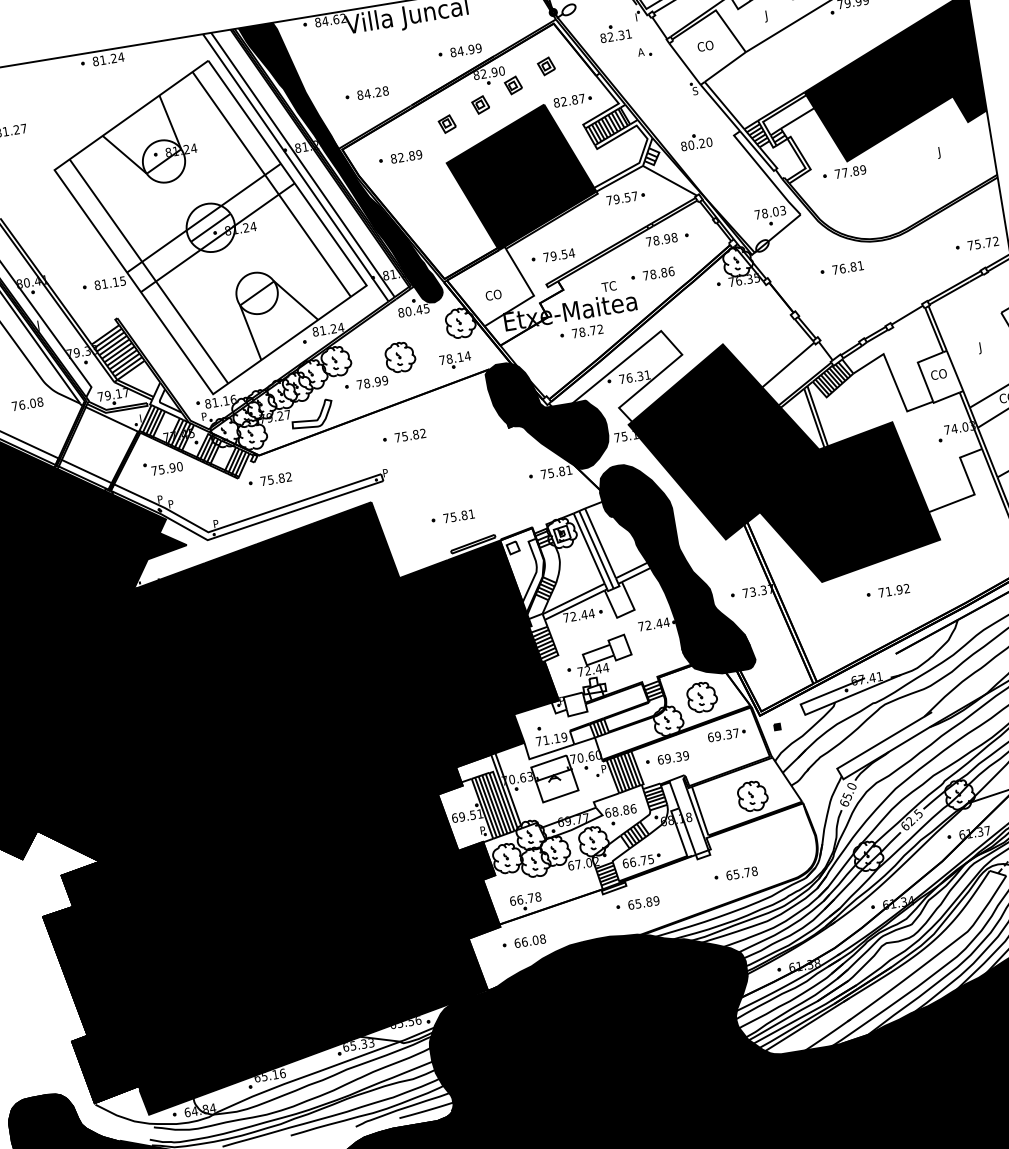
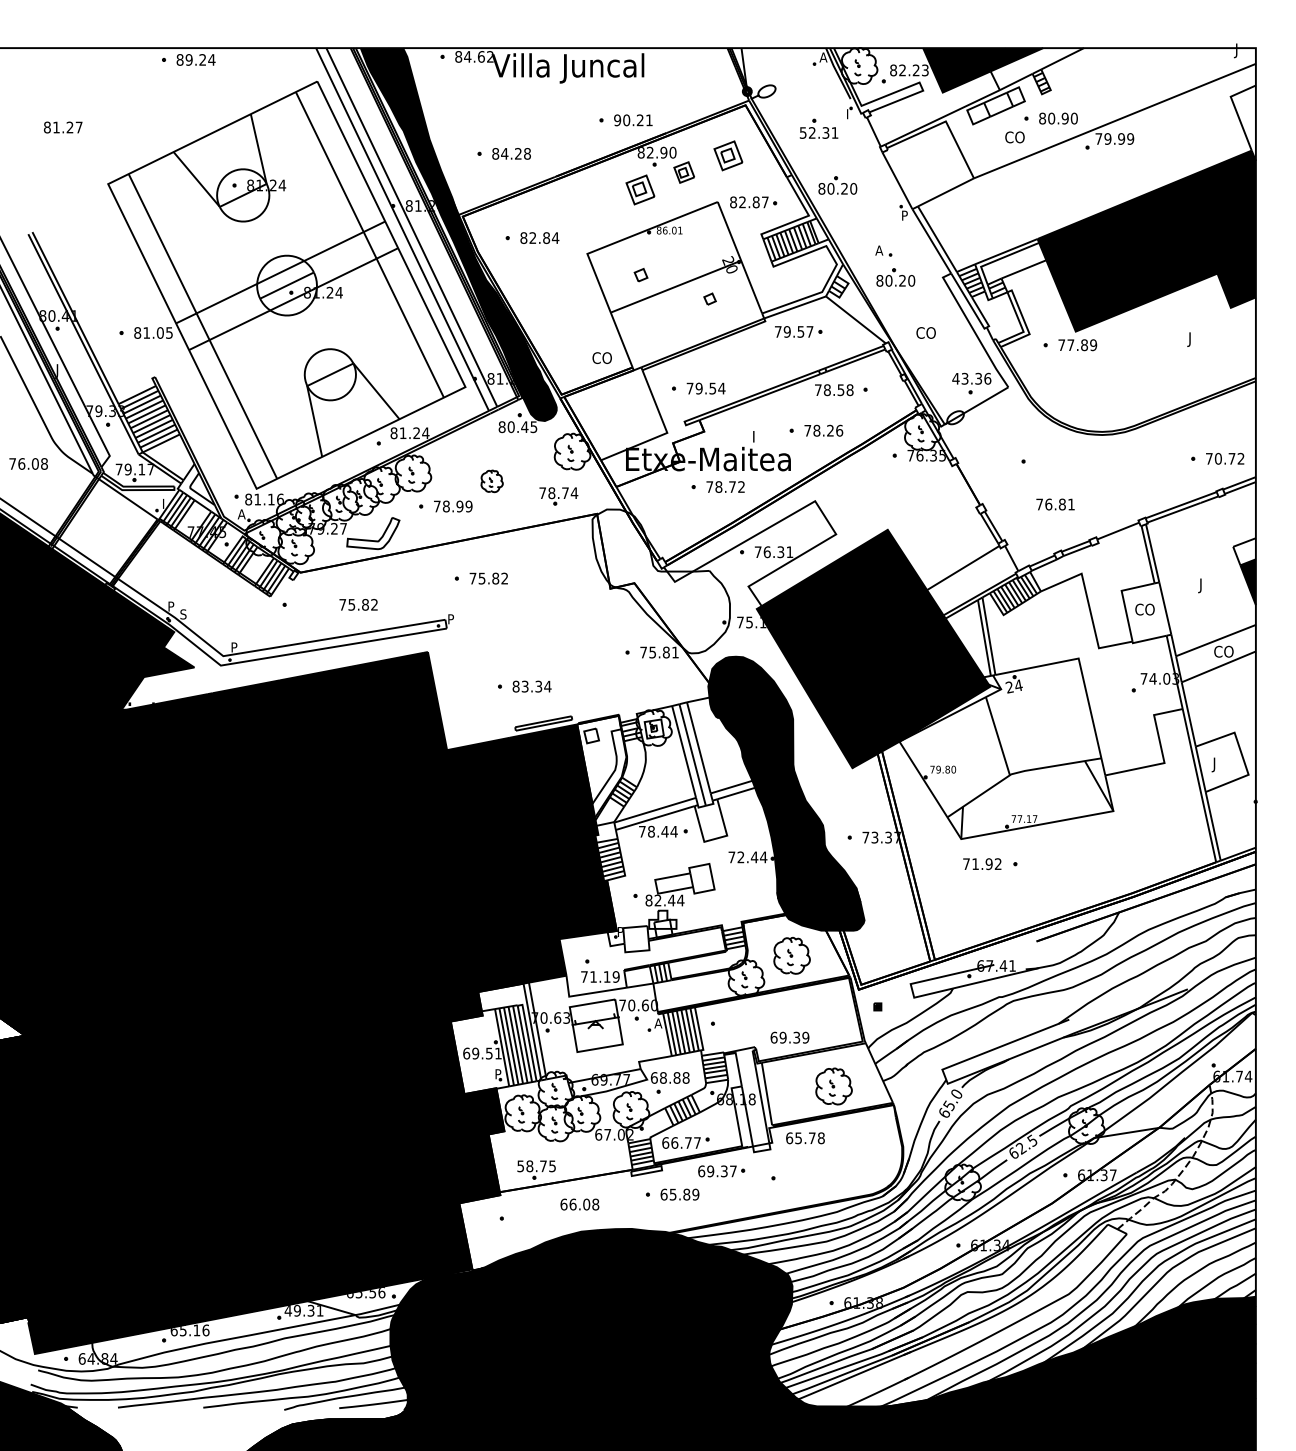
text: (772, 15) -> (1013, 138), J -> CO
text: (602, 37) -> (802, 132), 82.31 -> 52.31
text: (705, 45) -> (925, 332), moved
text: (466, 50) -> (633, 120), 84.99 -> 90.21
part: (644, 51) -> (883, 250), moved
text: (102, 60) -> (188, 59), 81.24 -> 89.24
part: (545, 66) -> (727, 155), size x1.4
part: (637, 75) -> (837, 185), added
text: (695, 90) -> (904, 215), S -> P
part: (480, 104) -> (640, 189), size x1.4
part: (447, 124) -> (595, 206), removed
text: (419, 154) -> (555, 237), 82.89 -> 82.84
fill: (521, 177) -> (675, 286), removed
text: (770, 212) -> (971, 378), 78.03 -> 43.36
text: (666, 238) -> (840, 389), 78.98 -> 78.58
text: (977, 244) -> (1217, 458), 75.72 -> 70.72
text: (848, 267) -> (1055, 504), moved
text: (664, 272) -> (830, 430), 78.86 -> 78.26
text: (115, 281) -> (159, 332), 81.15 -> 81.05
text: (608, 286) -> (760, 436), TC -> I
text: (492, 294) -> (601, 357), moved
text: (460, 356) -> (565, 492), 78.14 -> 78.74
part: (399, 357) -> (491, 481), size x0.6
fill: (548, 415) -> (661, 581), removed
text: (204, 416) -> (241, 514), P -> A
part: (163, 466) -> (181, 567), removed
text: (276, 478) -> (358, 604), moved
fill: (846, 503) -> (1006, 748), removed
text: (171, 504) -> (183, 614), P -> S
text: (458, 516) -> (531, 686), 75.81 -> 83.34
text: (894, 590) -> (982, 864), moved
text: (573, 616) -> (651, 831), 72.44 -> 78.44
text: (580, 671) -> (648, 900), 72.44 -> 82.44
part: (726, 734) -> (721, 1171), moved
text: (673, 757) -> (789, 1037), moved
text: (604, 768) -> (658, 1023), P -> A
text: (632, 808) -> (685, 1077), 68.86 -> 68.88
text: (651, 858) -> (697, 1142), 66.75 -> 66.77
text: (742, 873) -> (805, 1138), moved
text: (525, 899) -> (536, 1166), 66.78 -> 58.75
text: (529, 941) -> (579, 1204), moved
text: (358, 1044) -> (303, 1310), 65.33 -> 49.31

